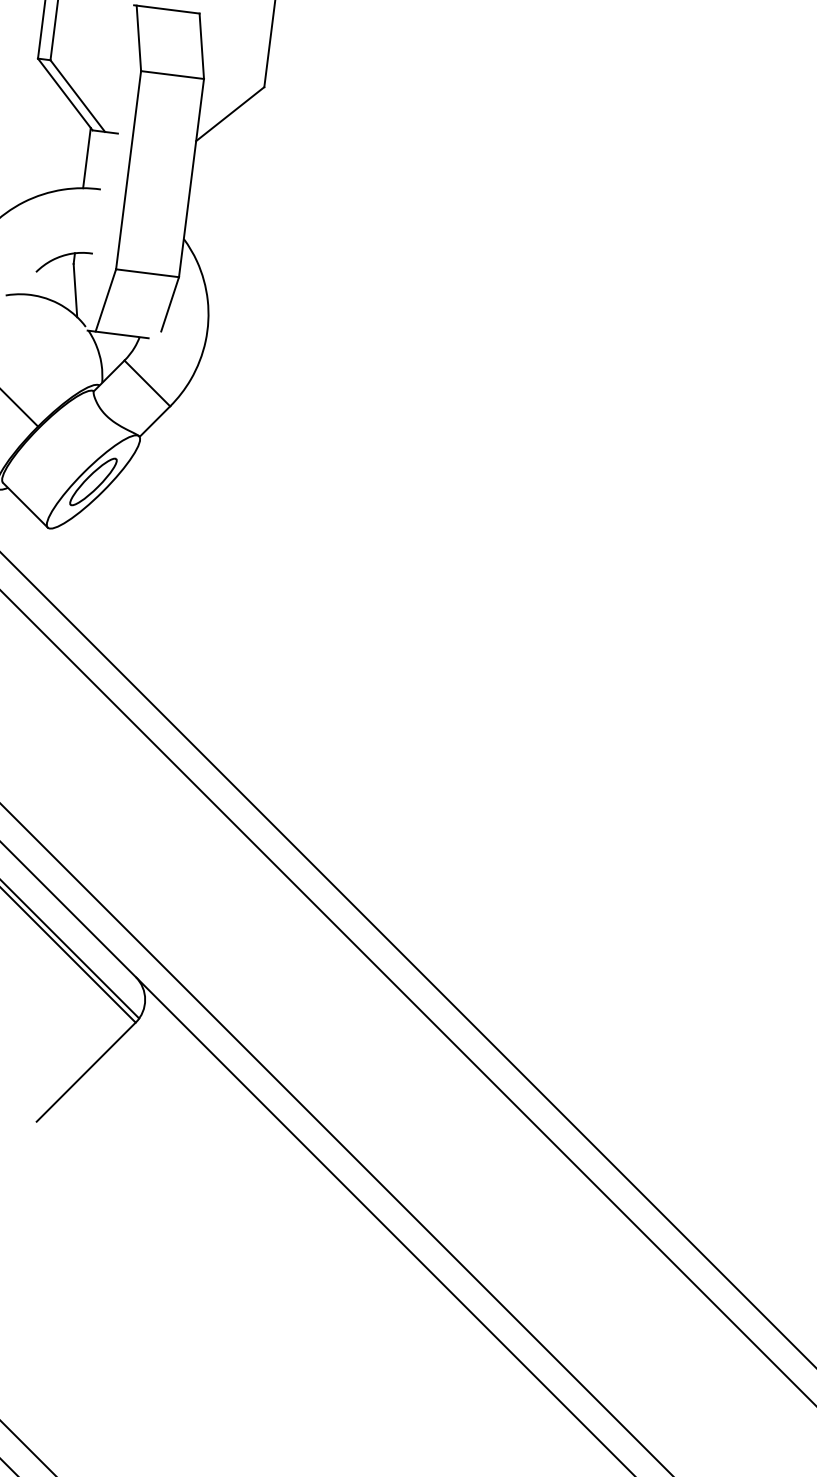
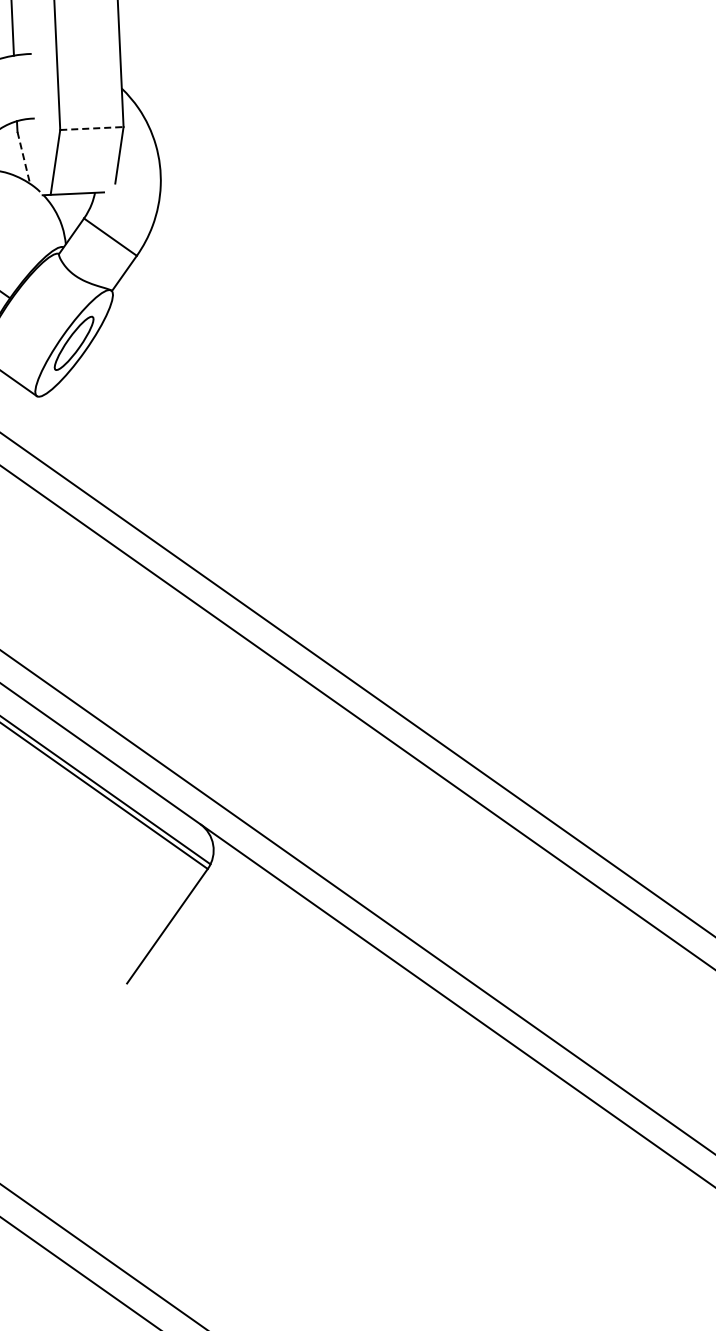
line: (147, 273) -> (91, 128), solid -> dashed
line: (75, 290) -> (23, 157), solid -> dashed

